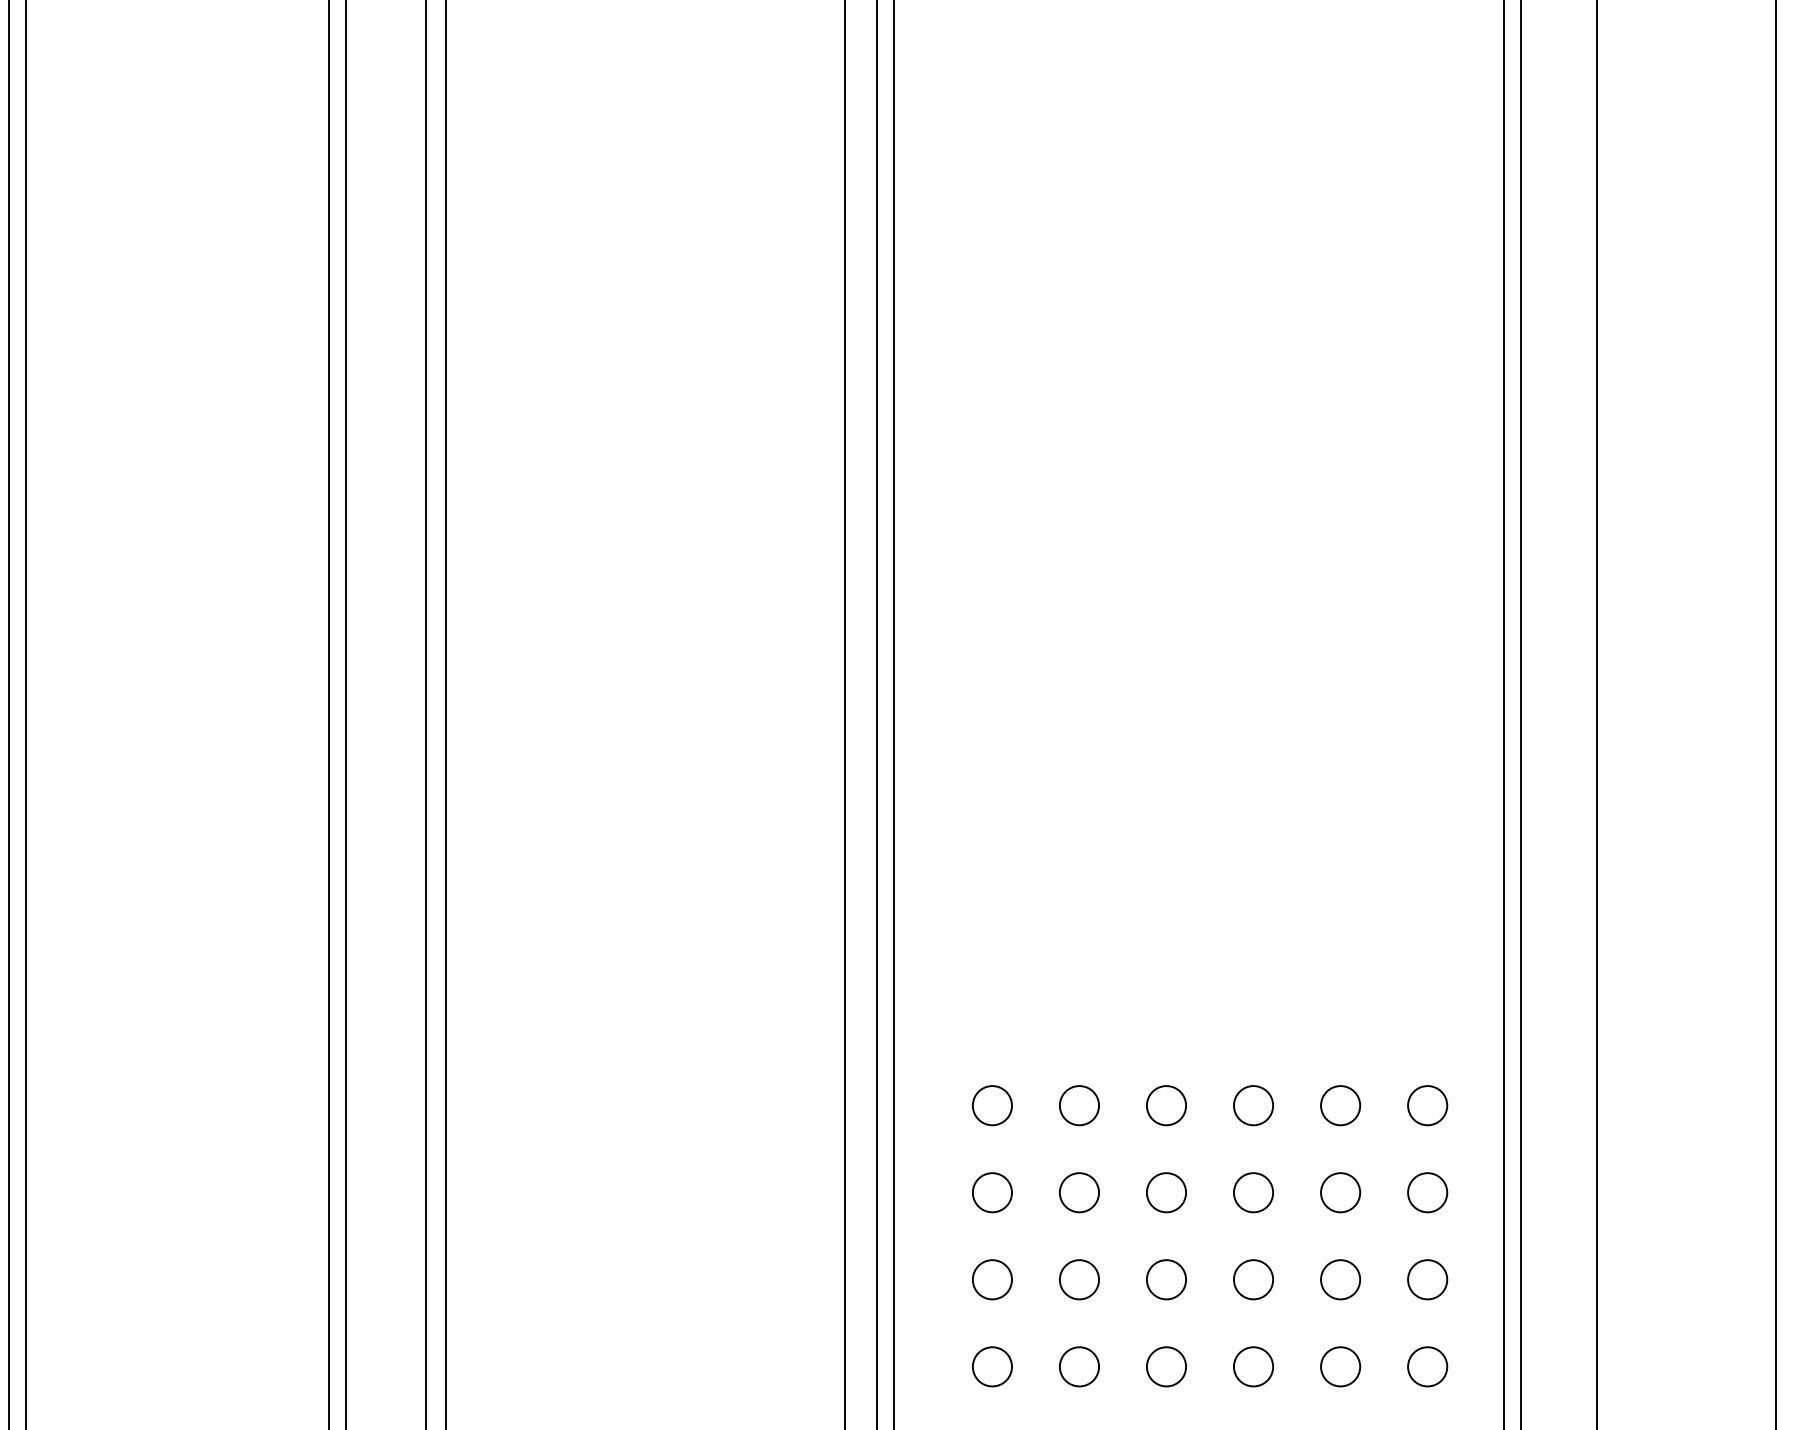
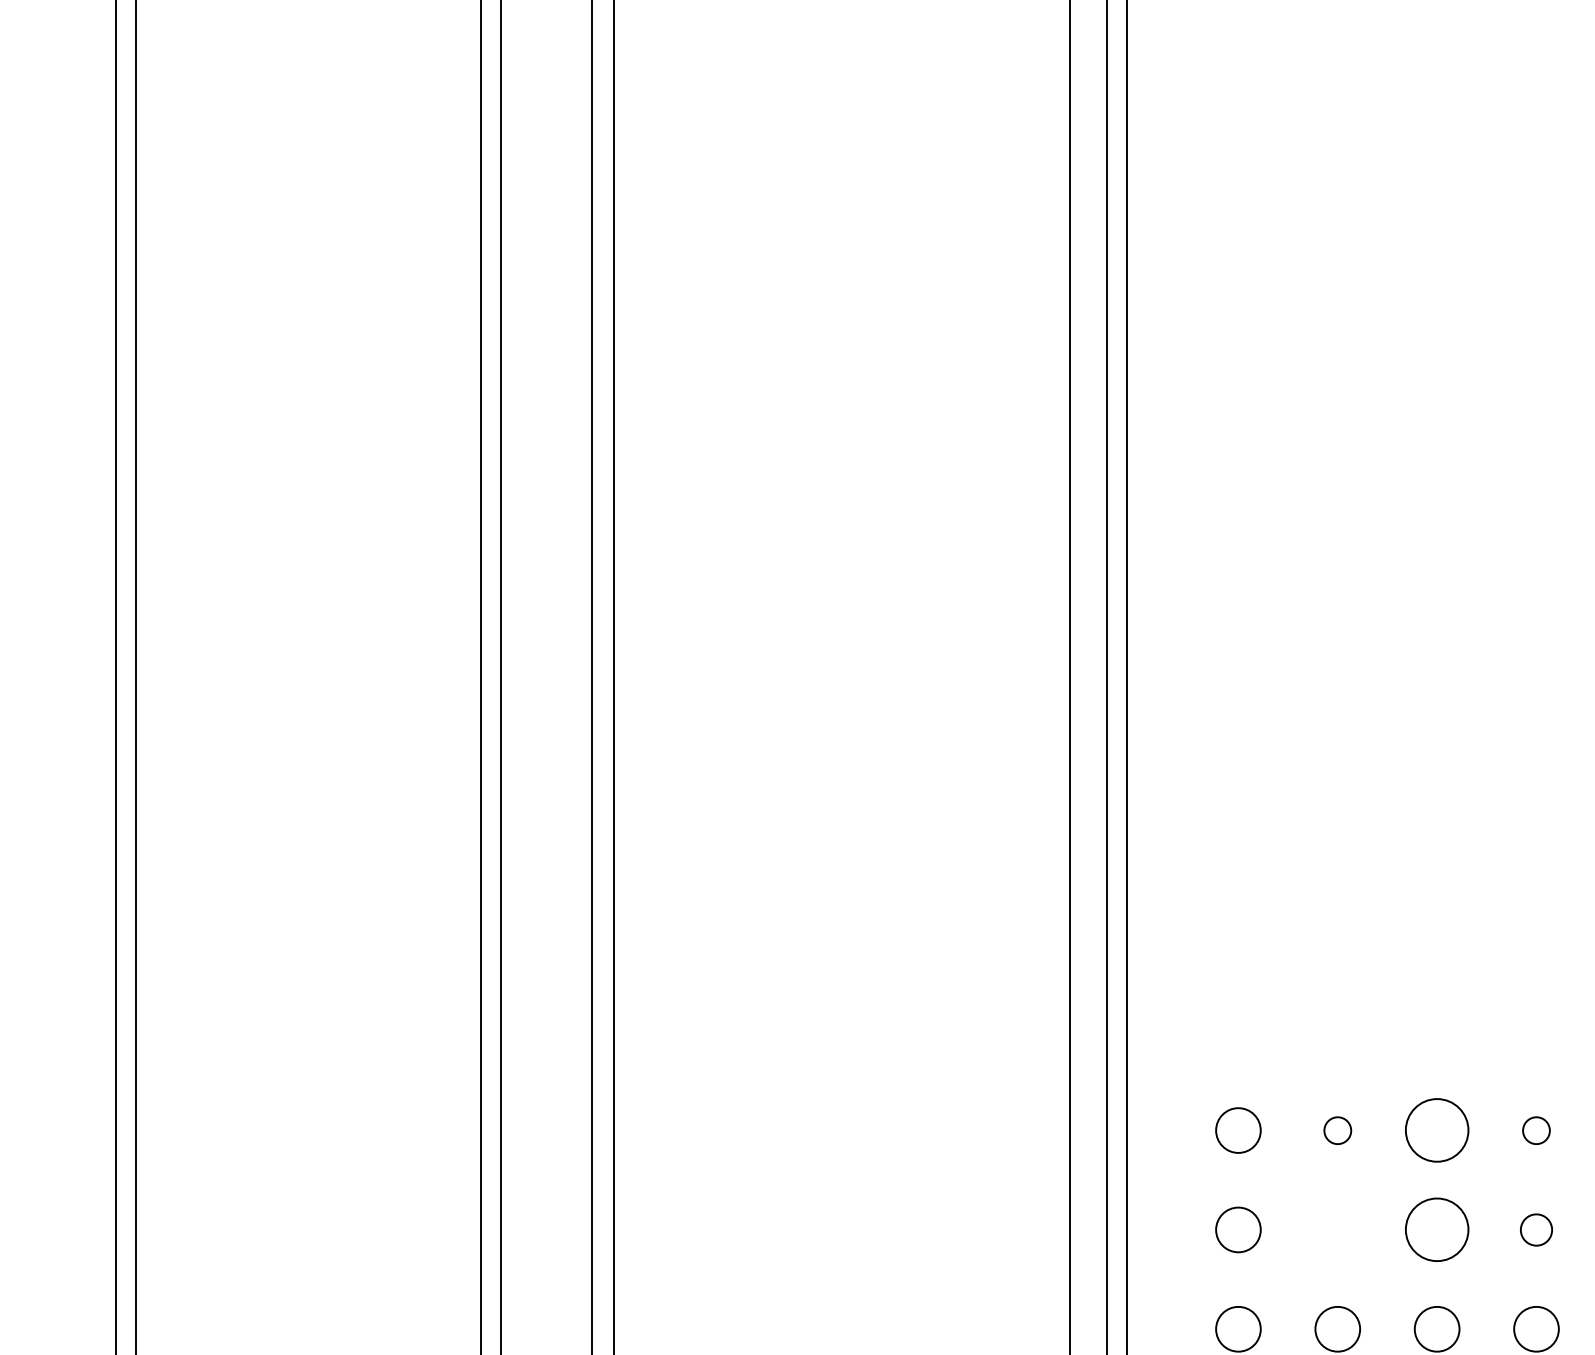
part: (1079, 1105) -> (1337, 1130), size x0.6
part: (1166, 1105) -> (1437, 1130), size x1.4
part: (1253, 1105) -> (1536, 1130), size x0.6
part: (1079, 1192) -> (1337, 1229), removed
part: (1166, 1192) -> (1437, 1229), size x1.4
part: (1253, 1192) -> (1536, 1229), size x0.7

